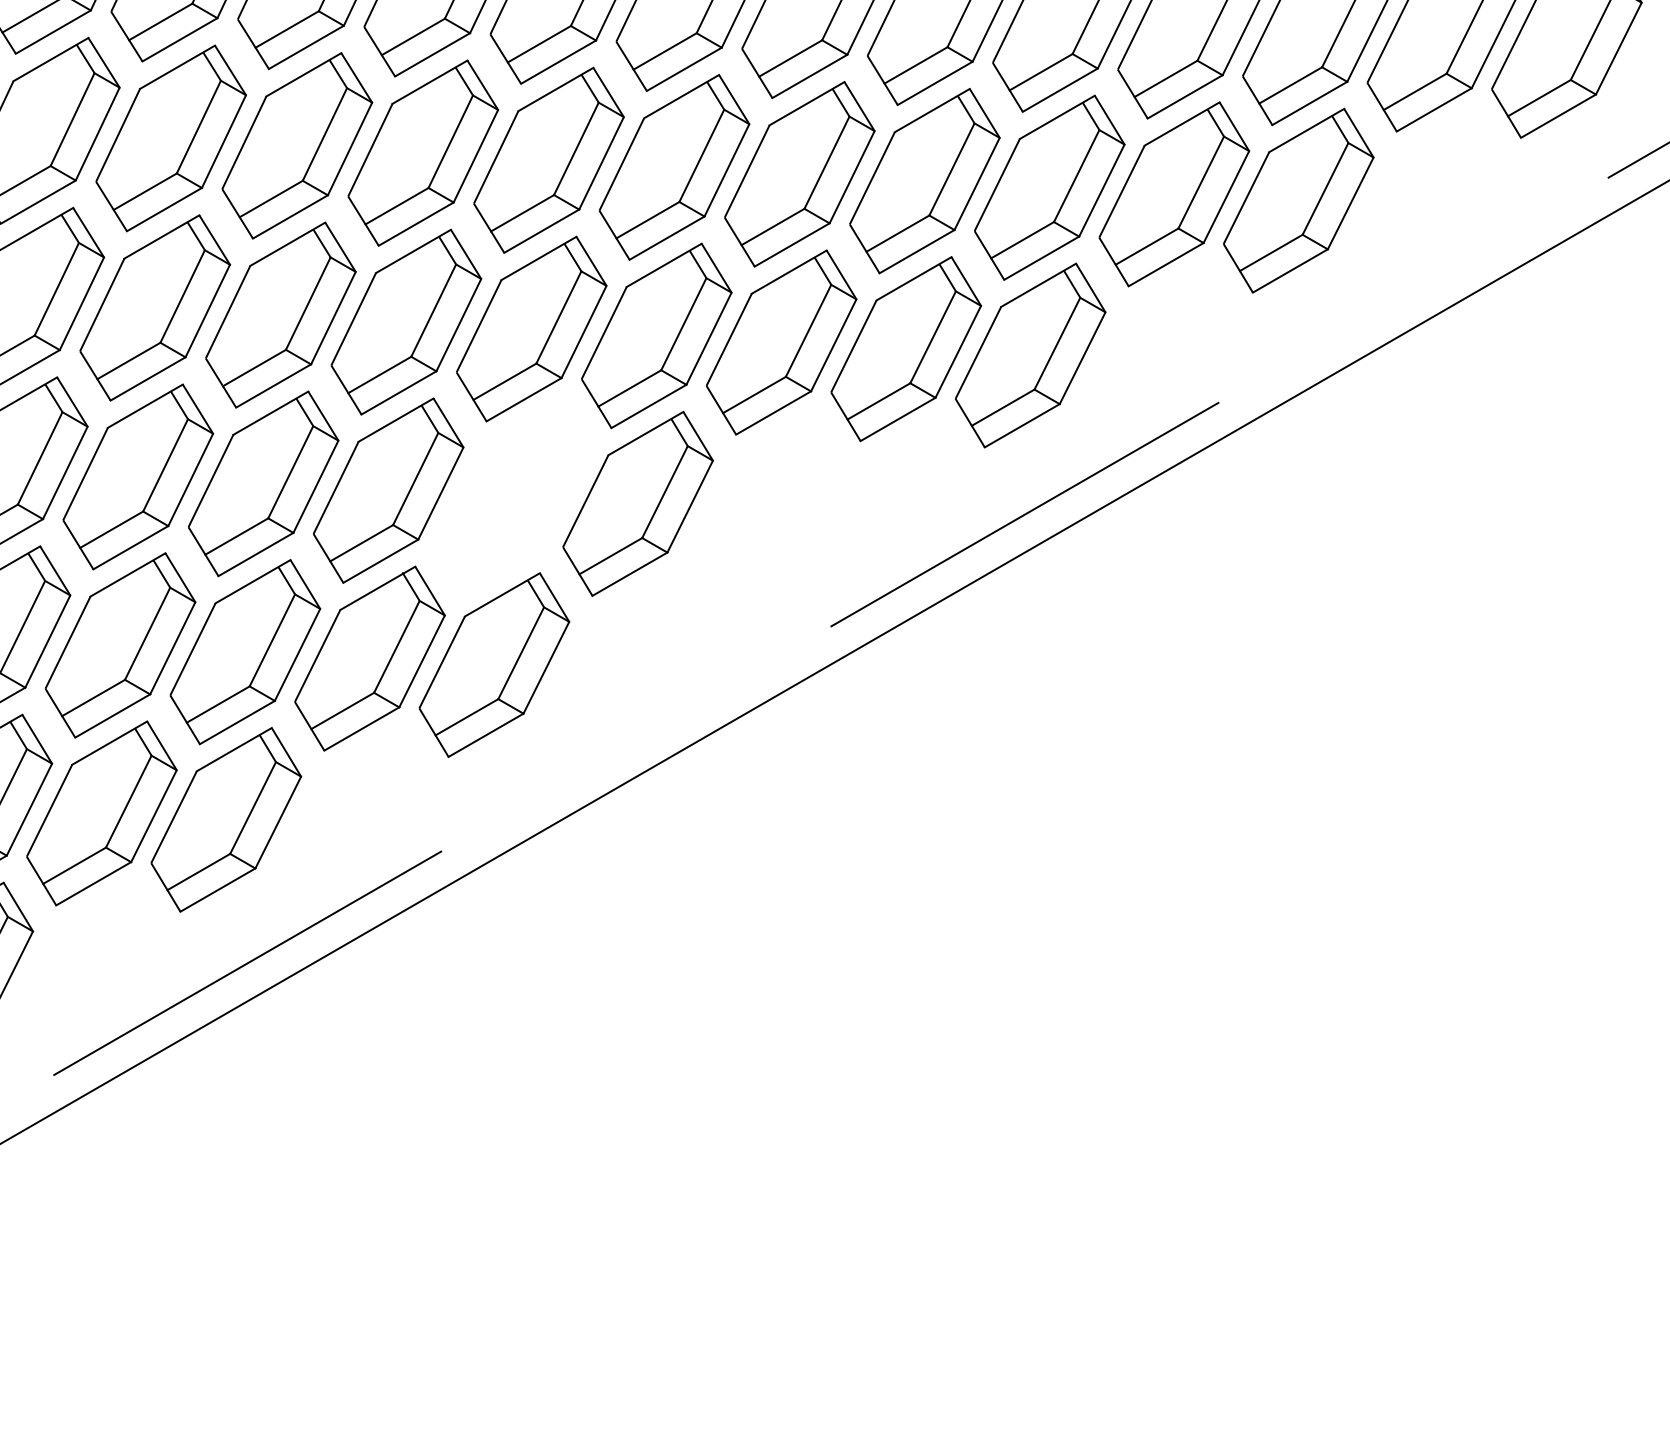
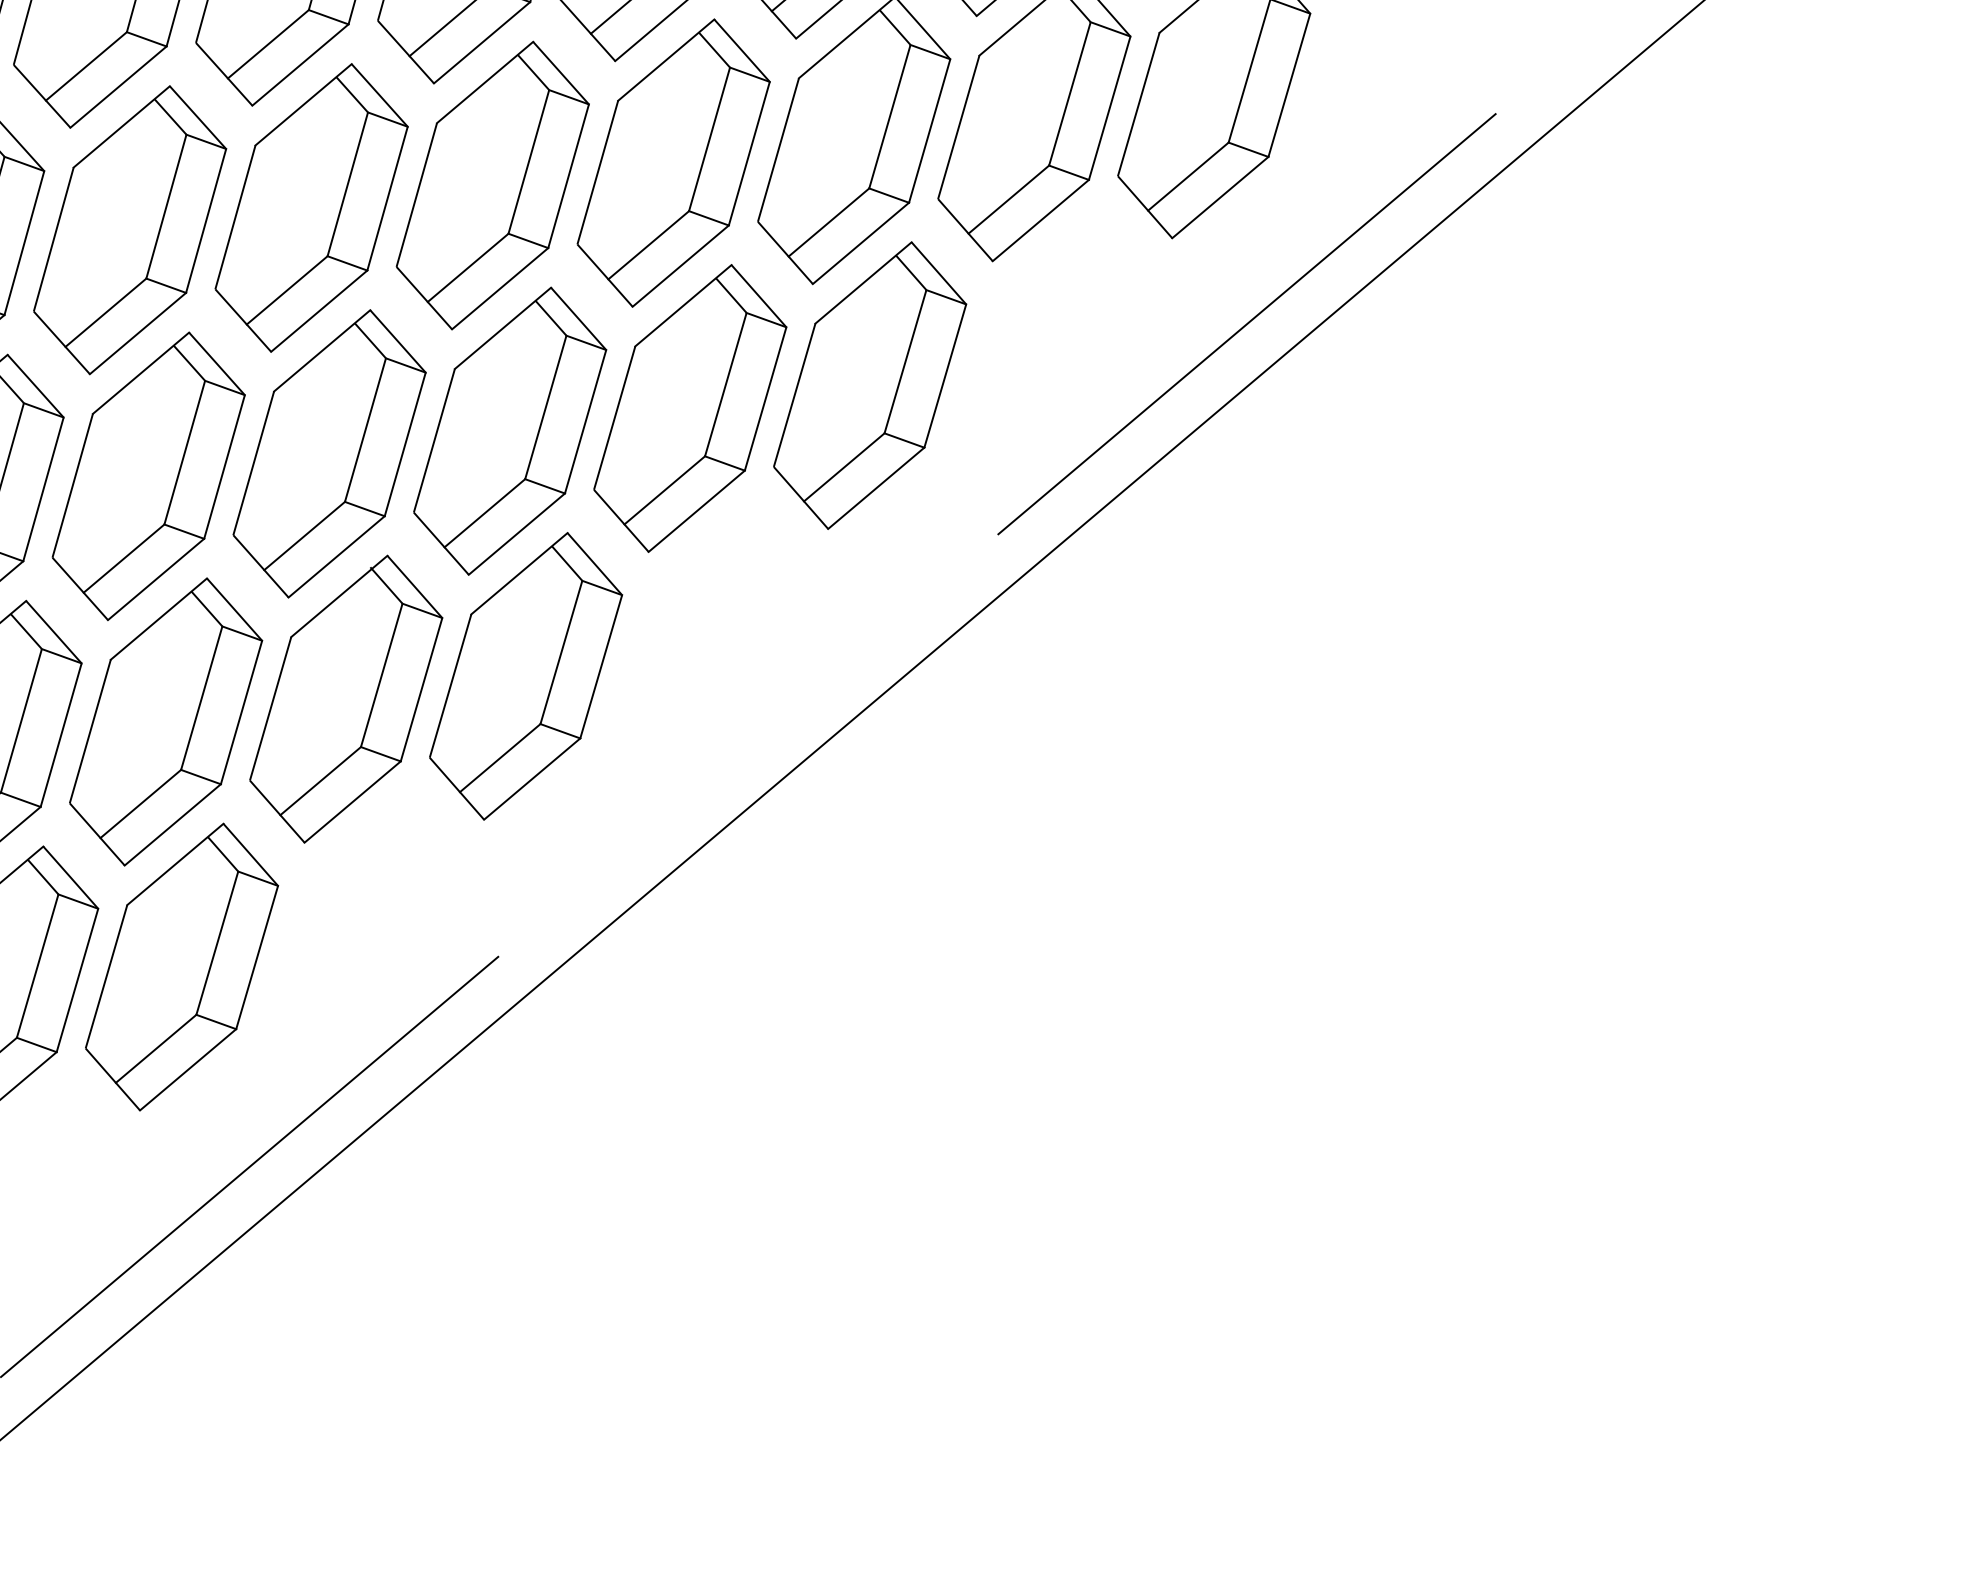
part: (513, 497) -> (510, 431), added
part: (762, 510) -> (870, 385), added

